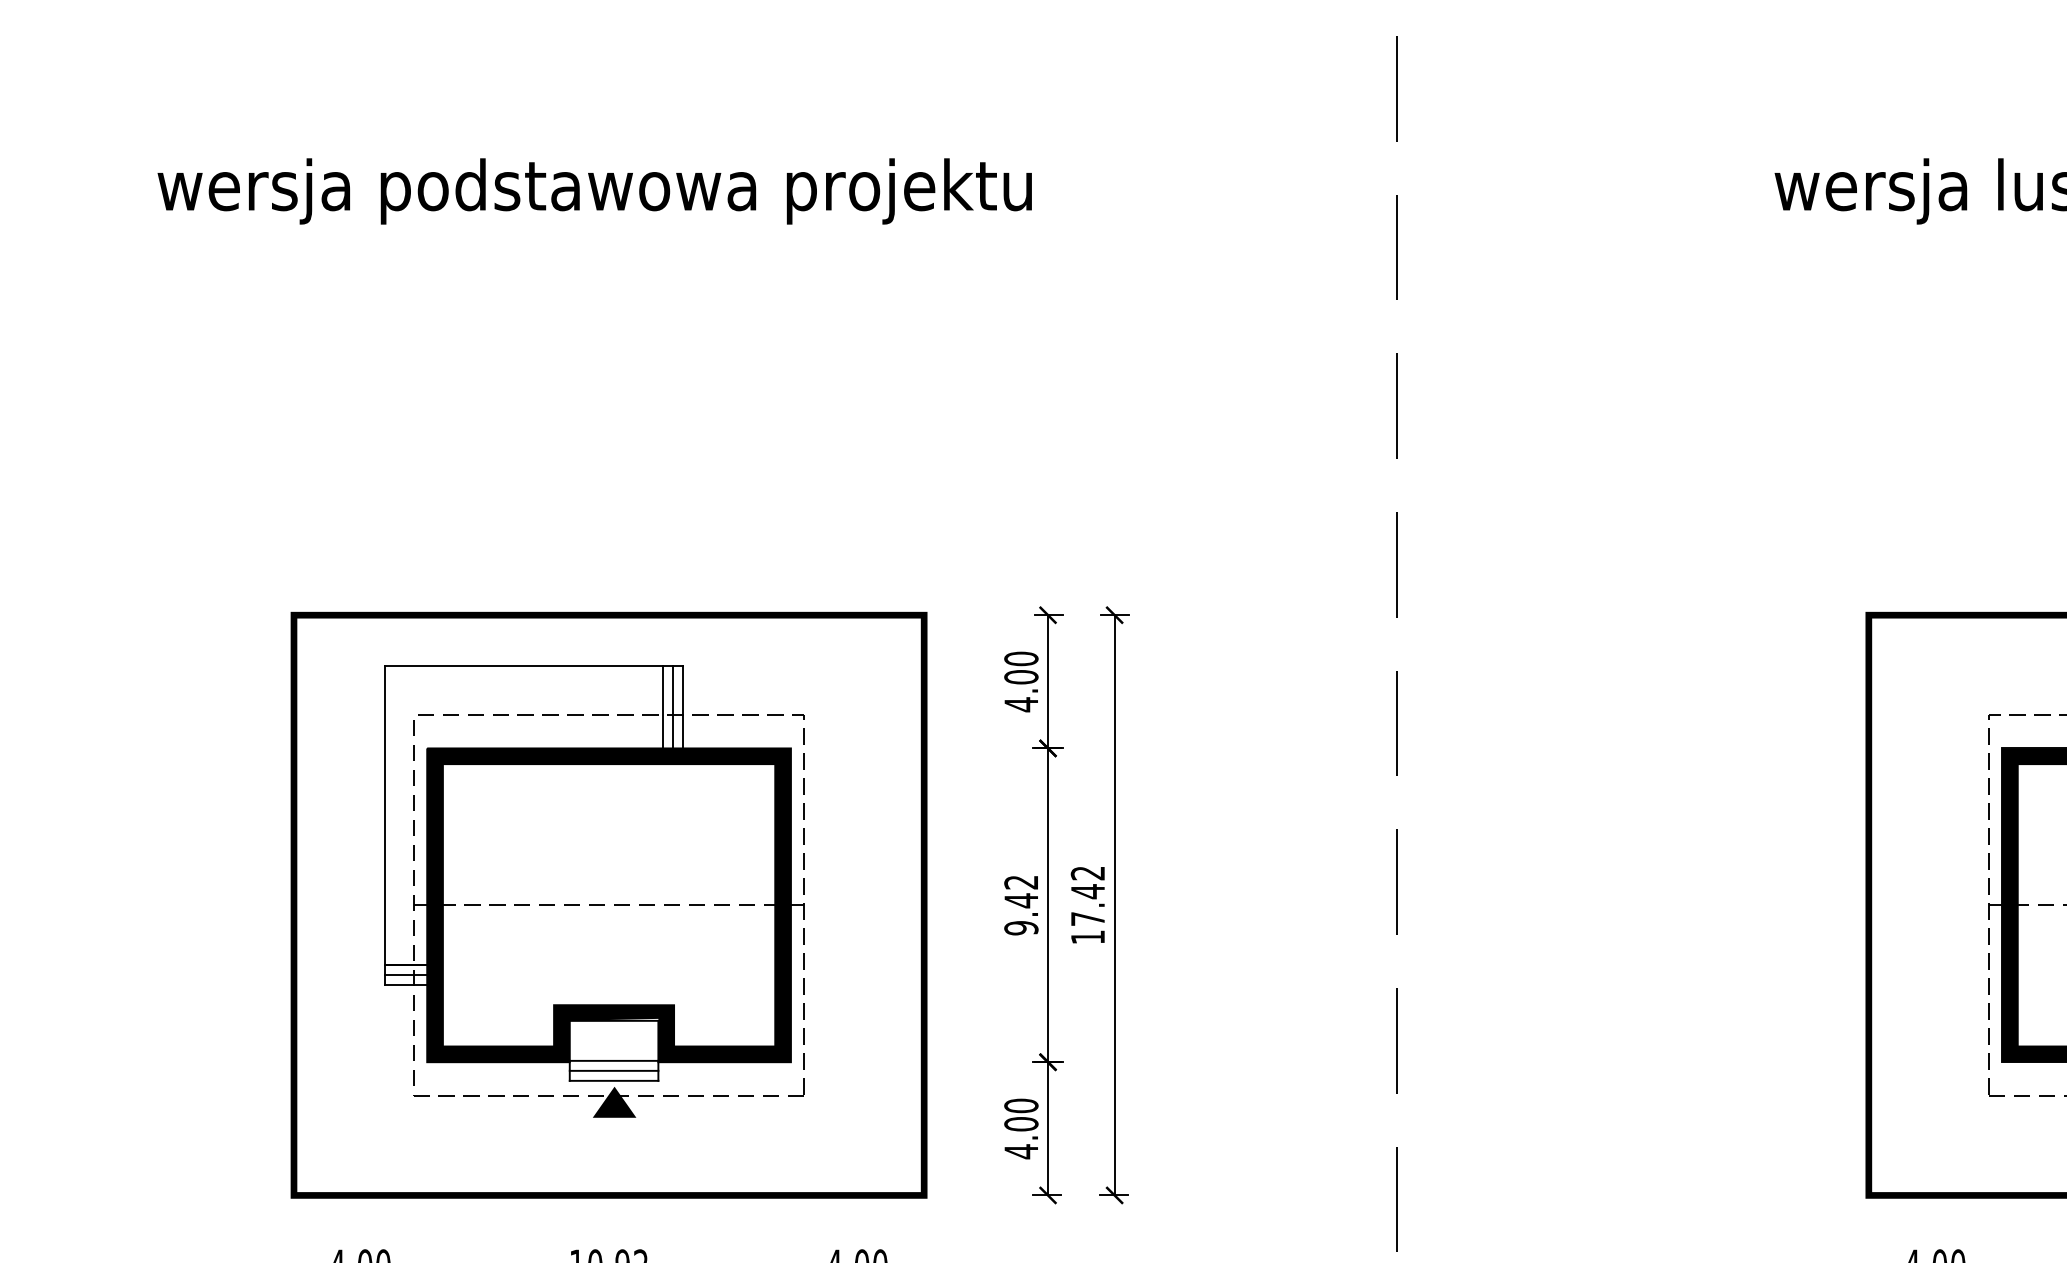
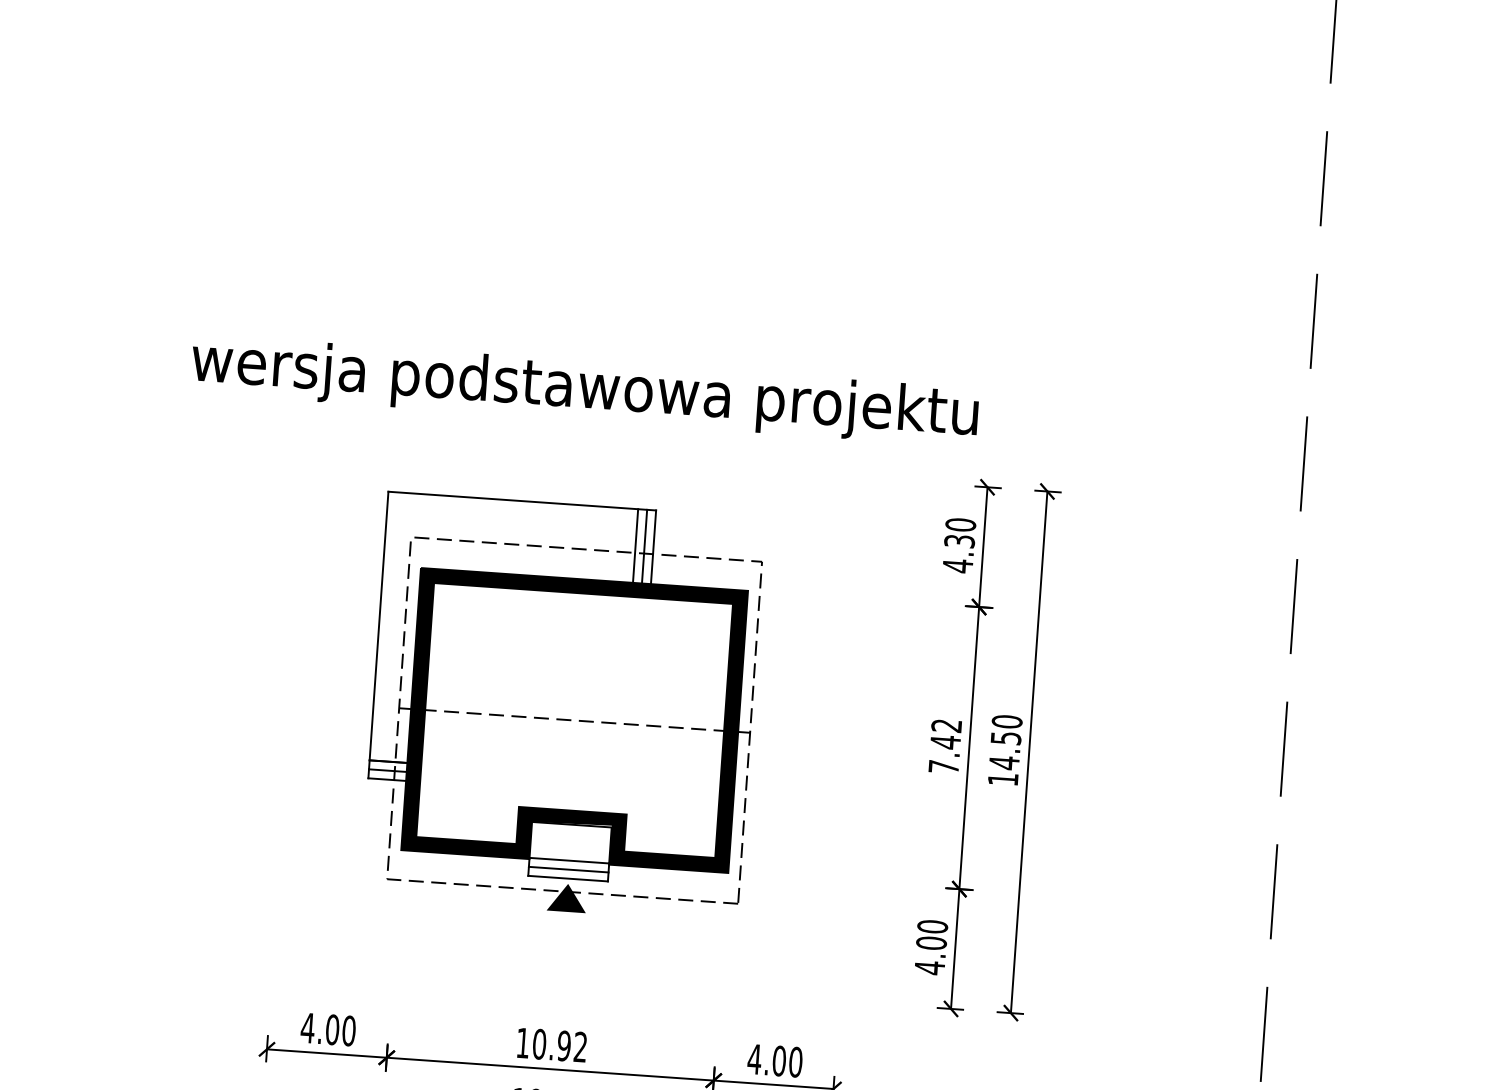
text: (594, 191) -> (584, 390), moved
text: (1021, 677) -> (959, 541), 4.00 -> 4.30
text: (1087, 896) -> (1005, 742), 17.42 -> 14.50
part: (608, 904) -> (574, 719), removed
text: (1021, 928) -> (943, 767), 9.42 -> 7.42

